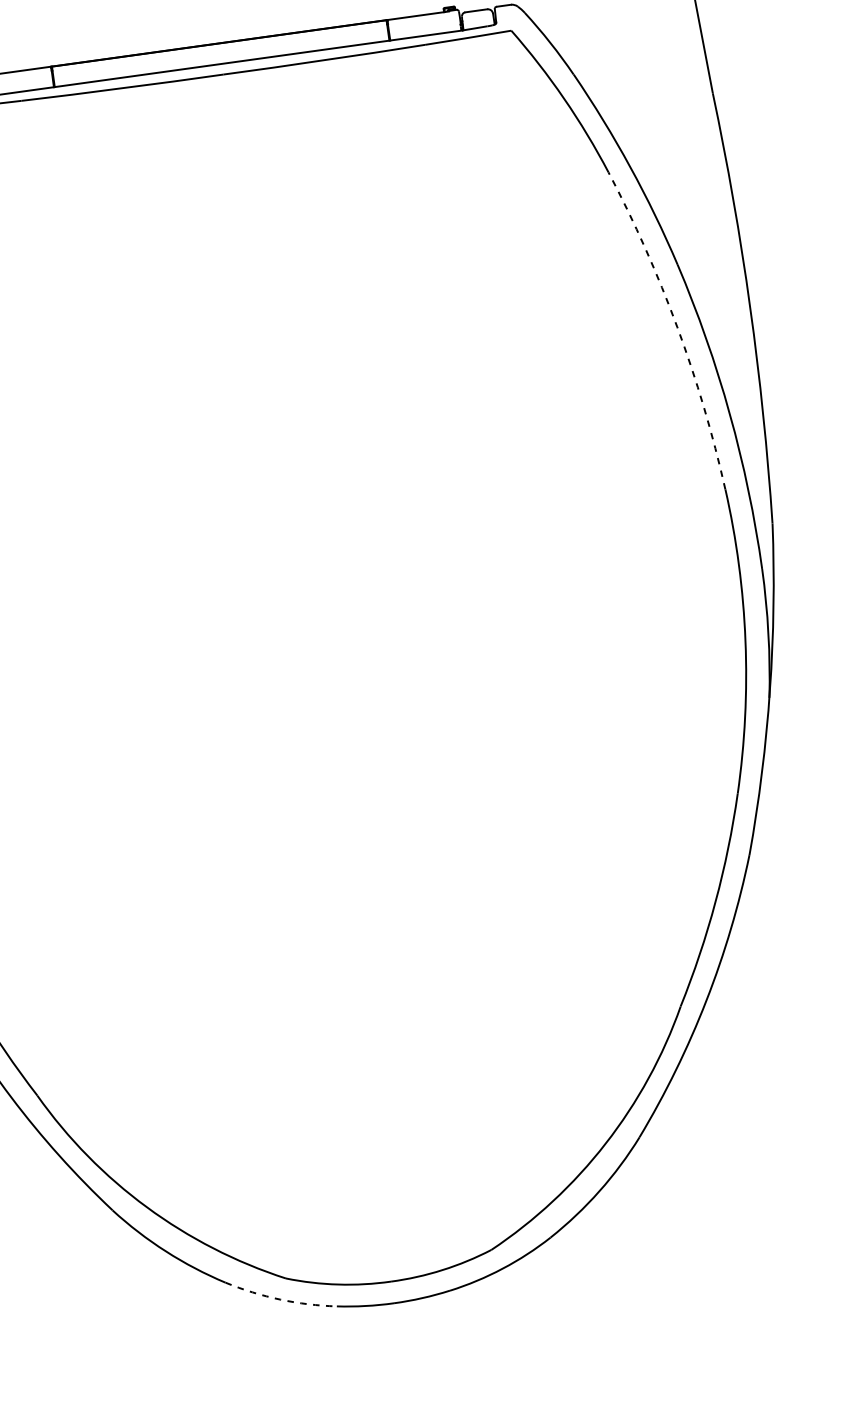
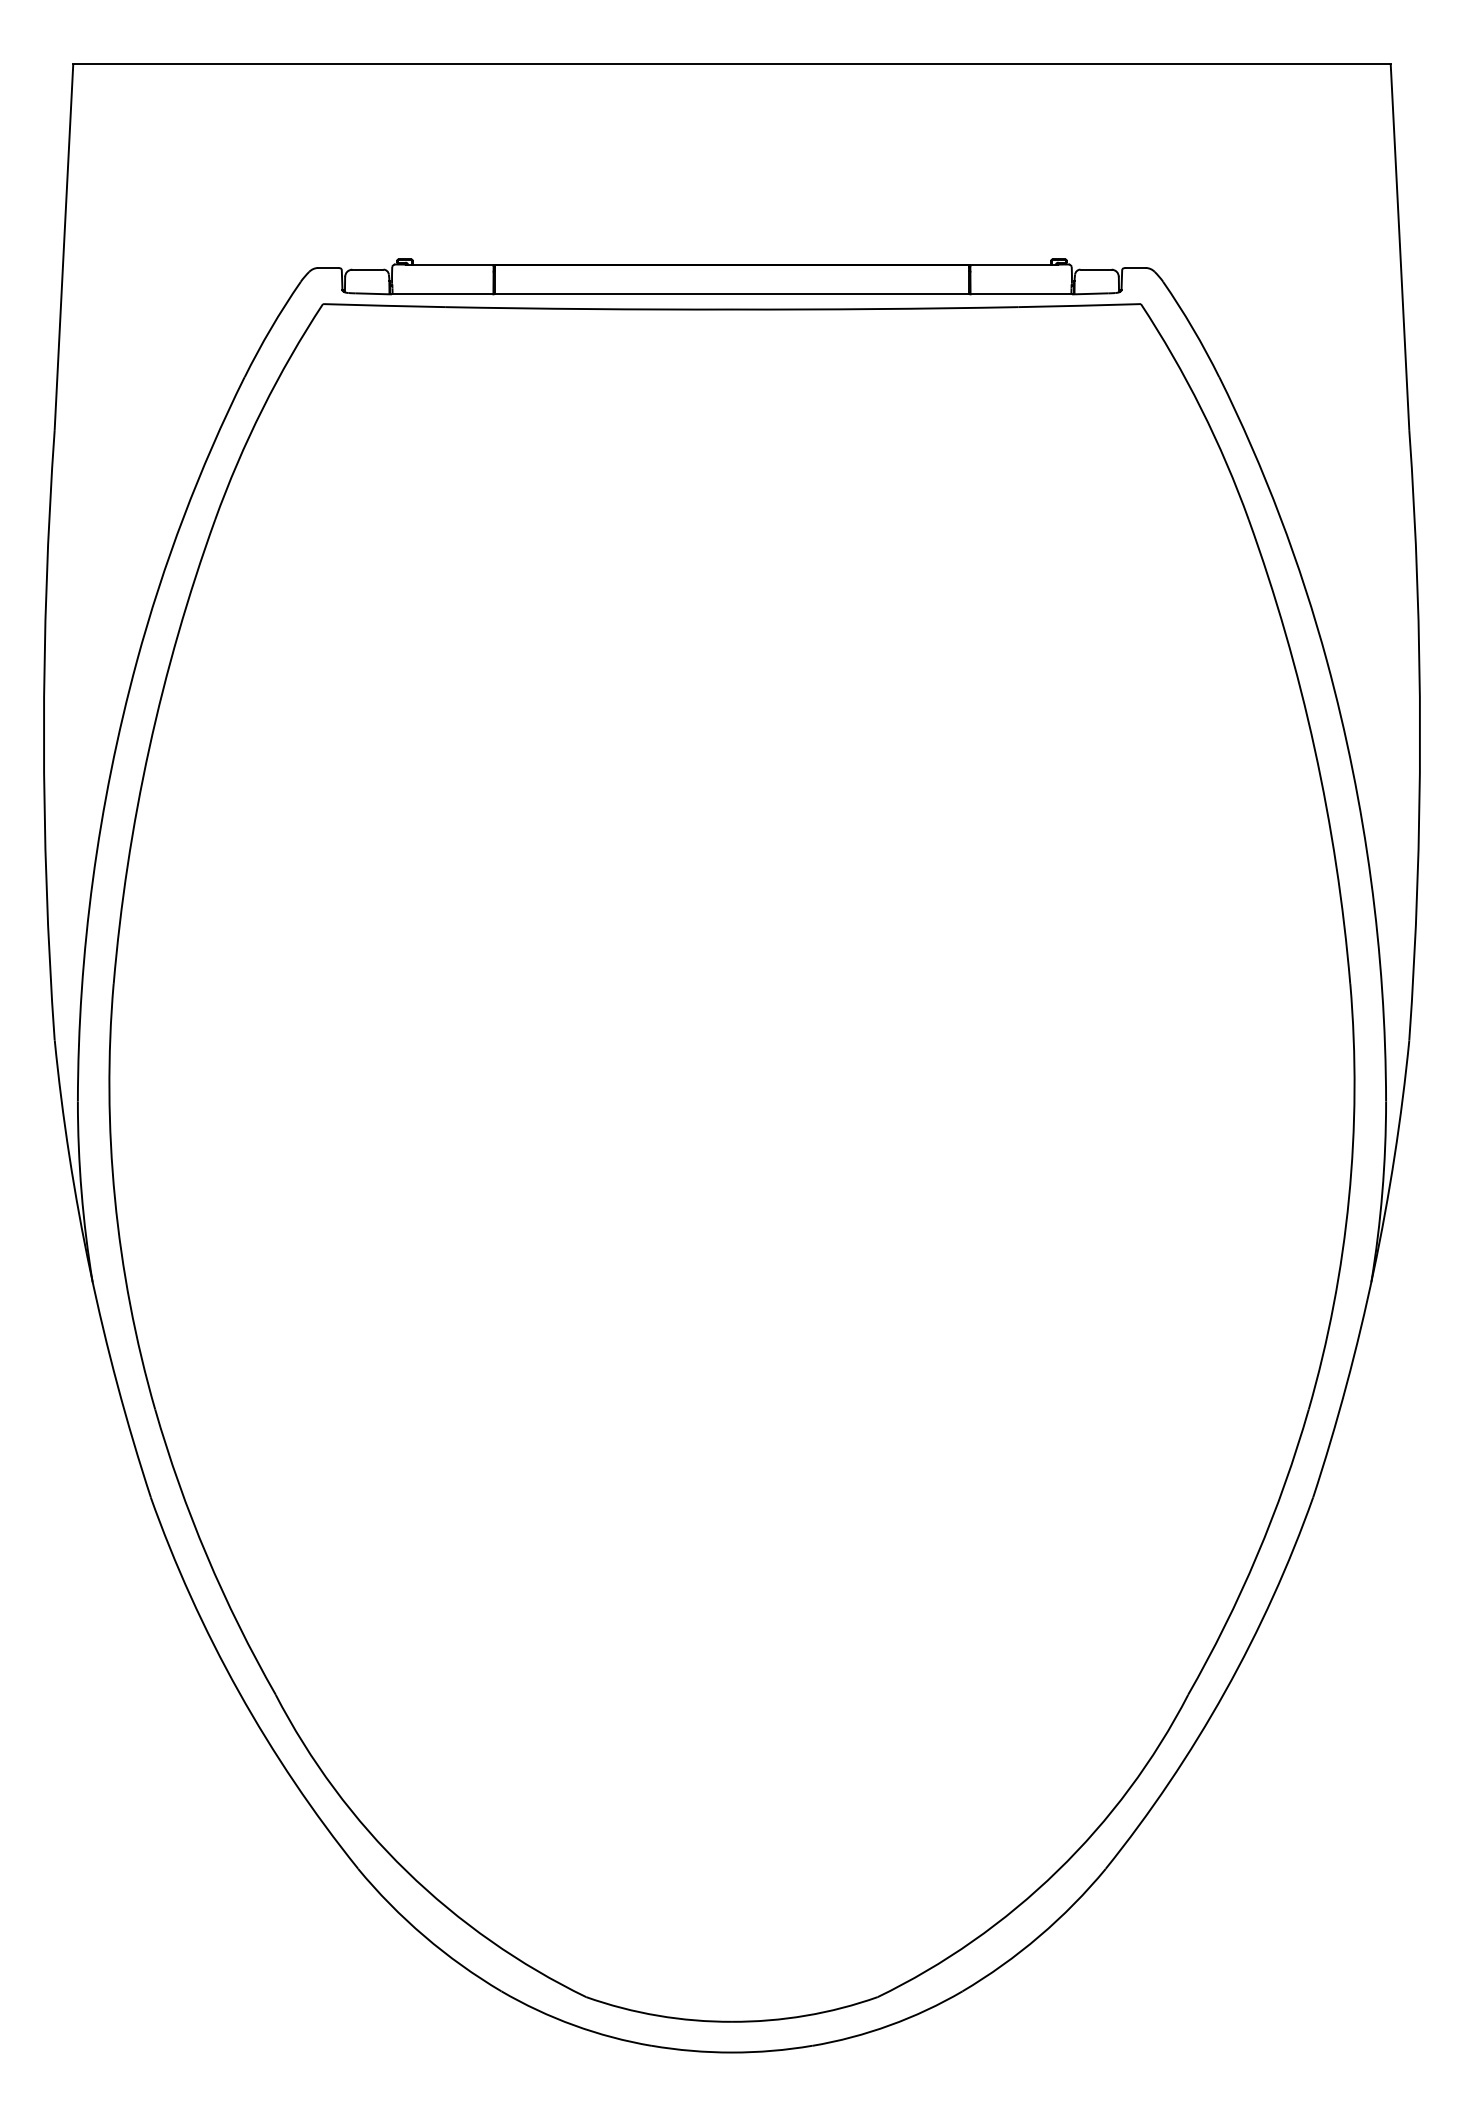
arc: (677, 327) -> (1314, 748), dashed -> solid
arc: (280, 1299) -> (574, 2025), dashed -> solid

